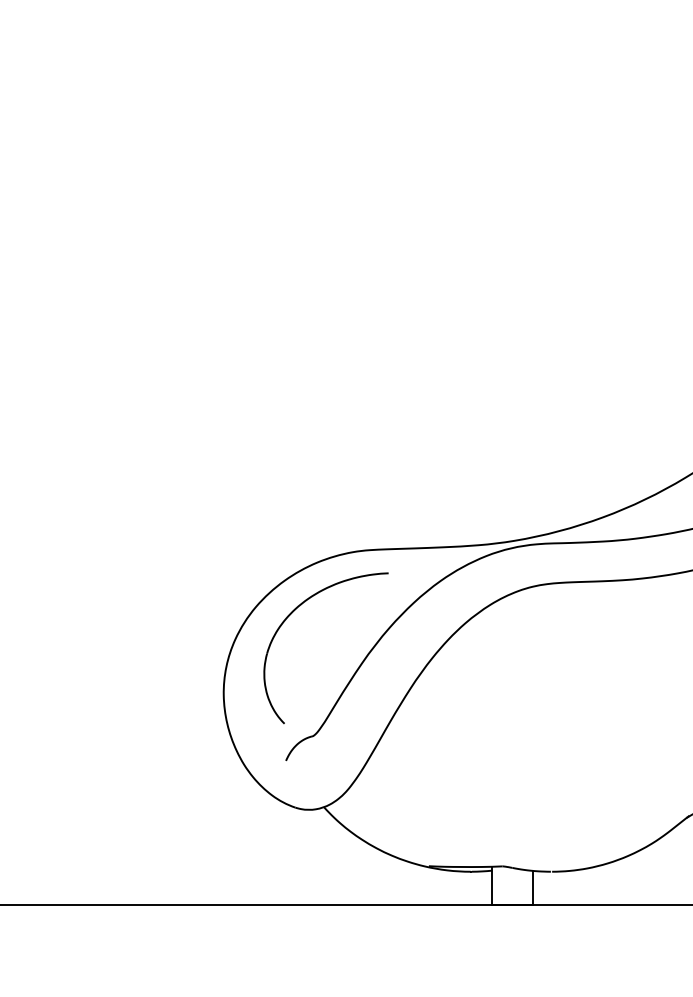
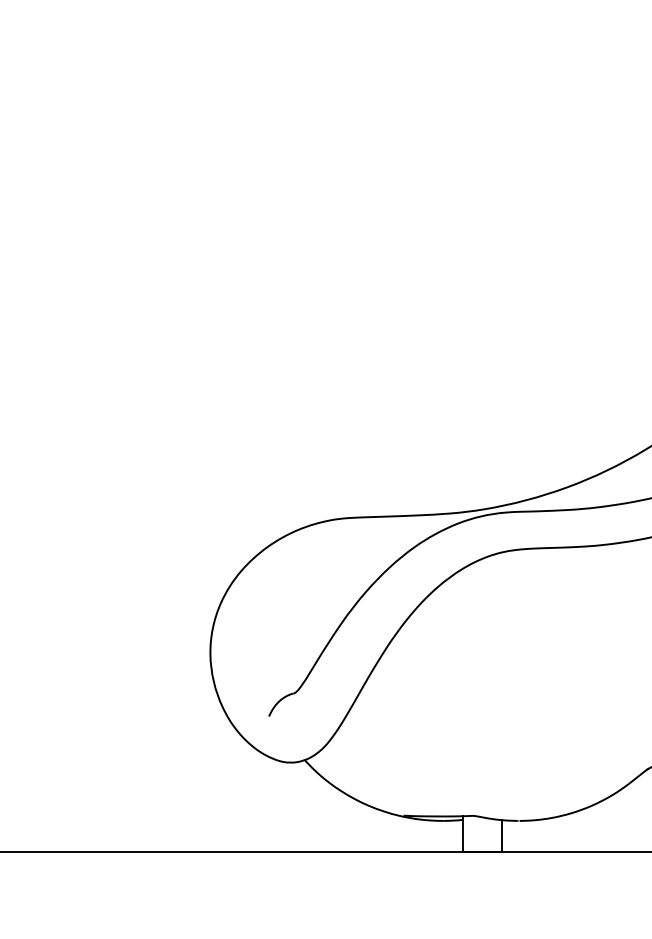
part: (291, 614) -> (274, 578), removed

